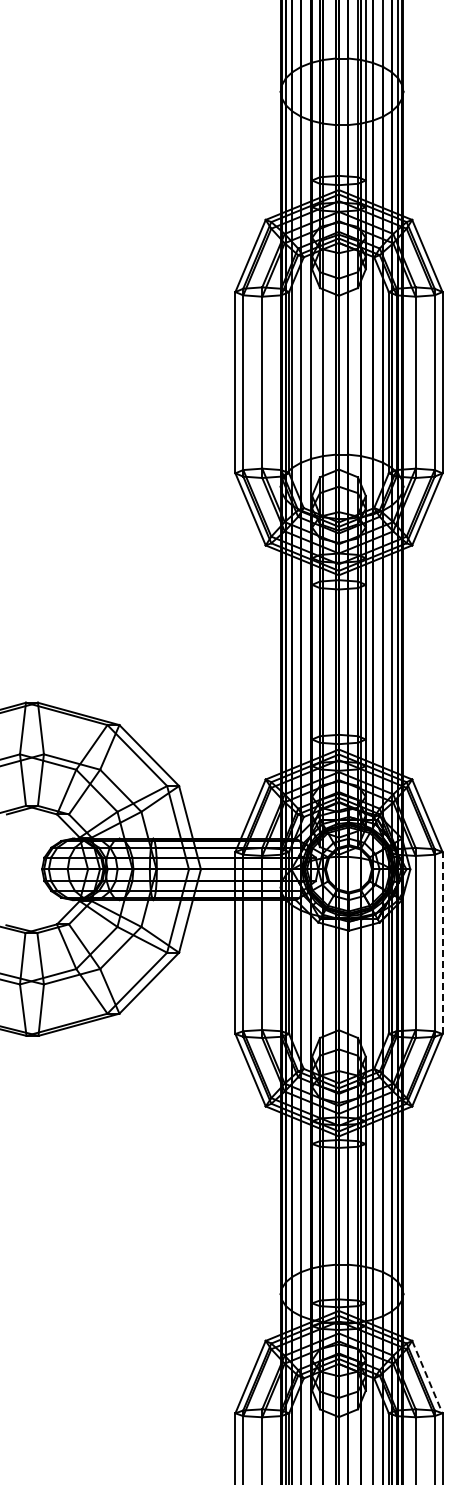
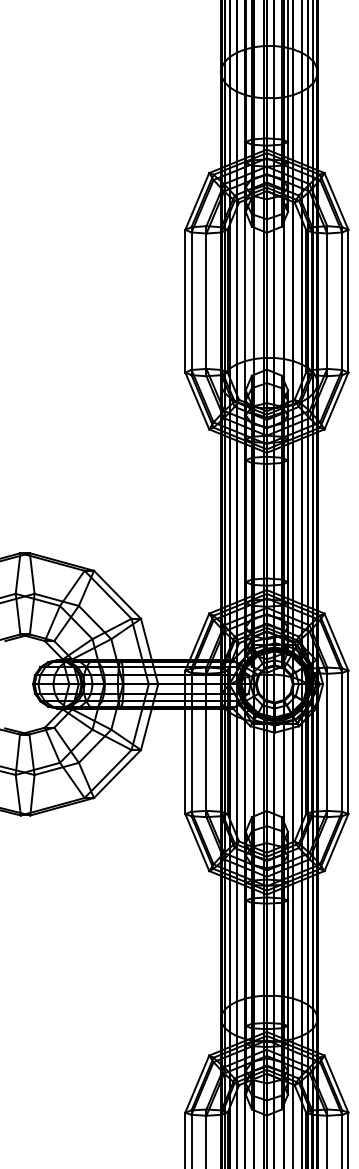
line: (442, 942) -> (348, 741), dashed -> solid
line: (427, 1377) -> (336, 1084), dashed -> solid

